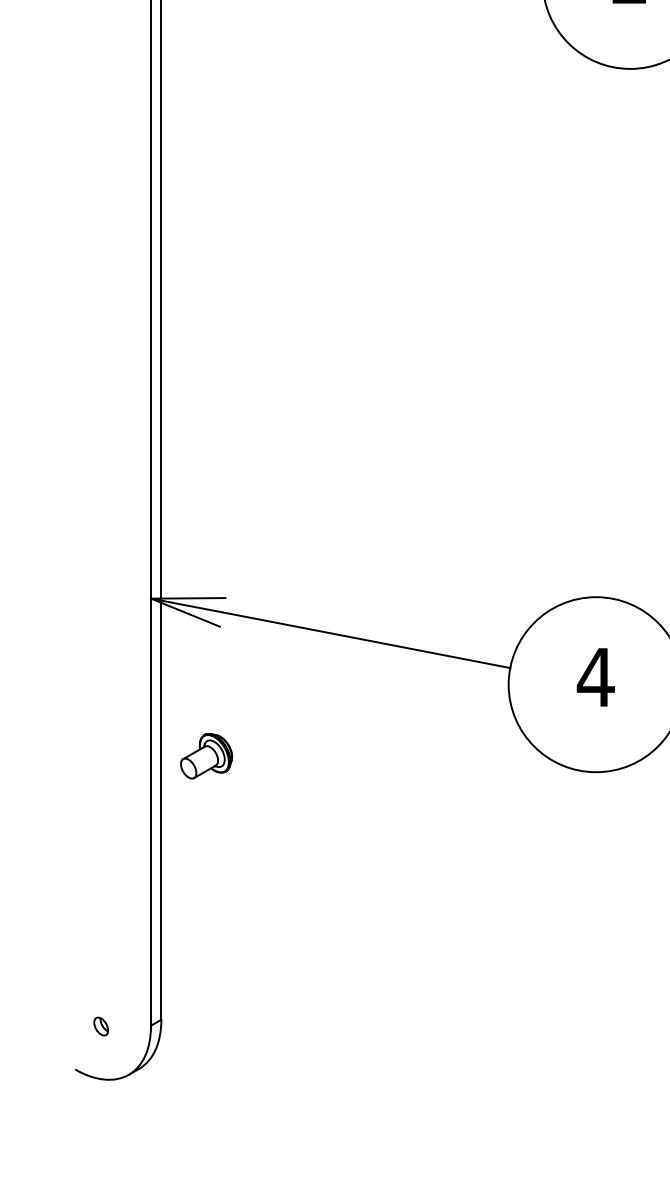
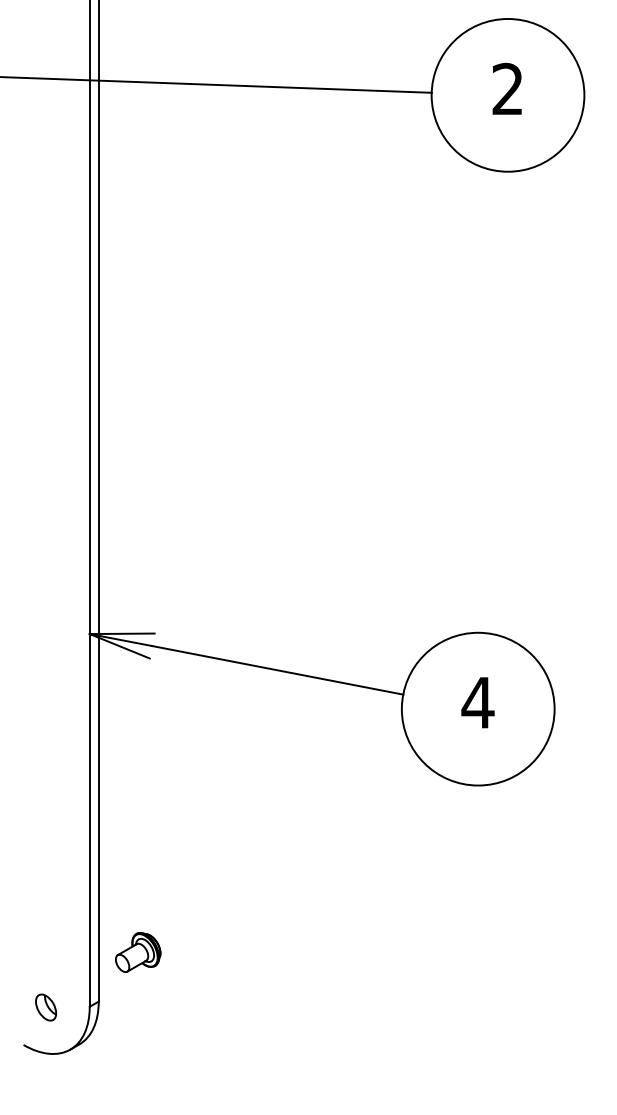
part: (206, 756) -> (138, 952), moved
part: (101, 1026) -> (46, 1007), size x1.67

